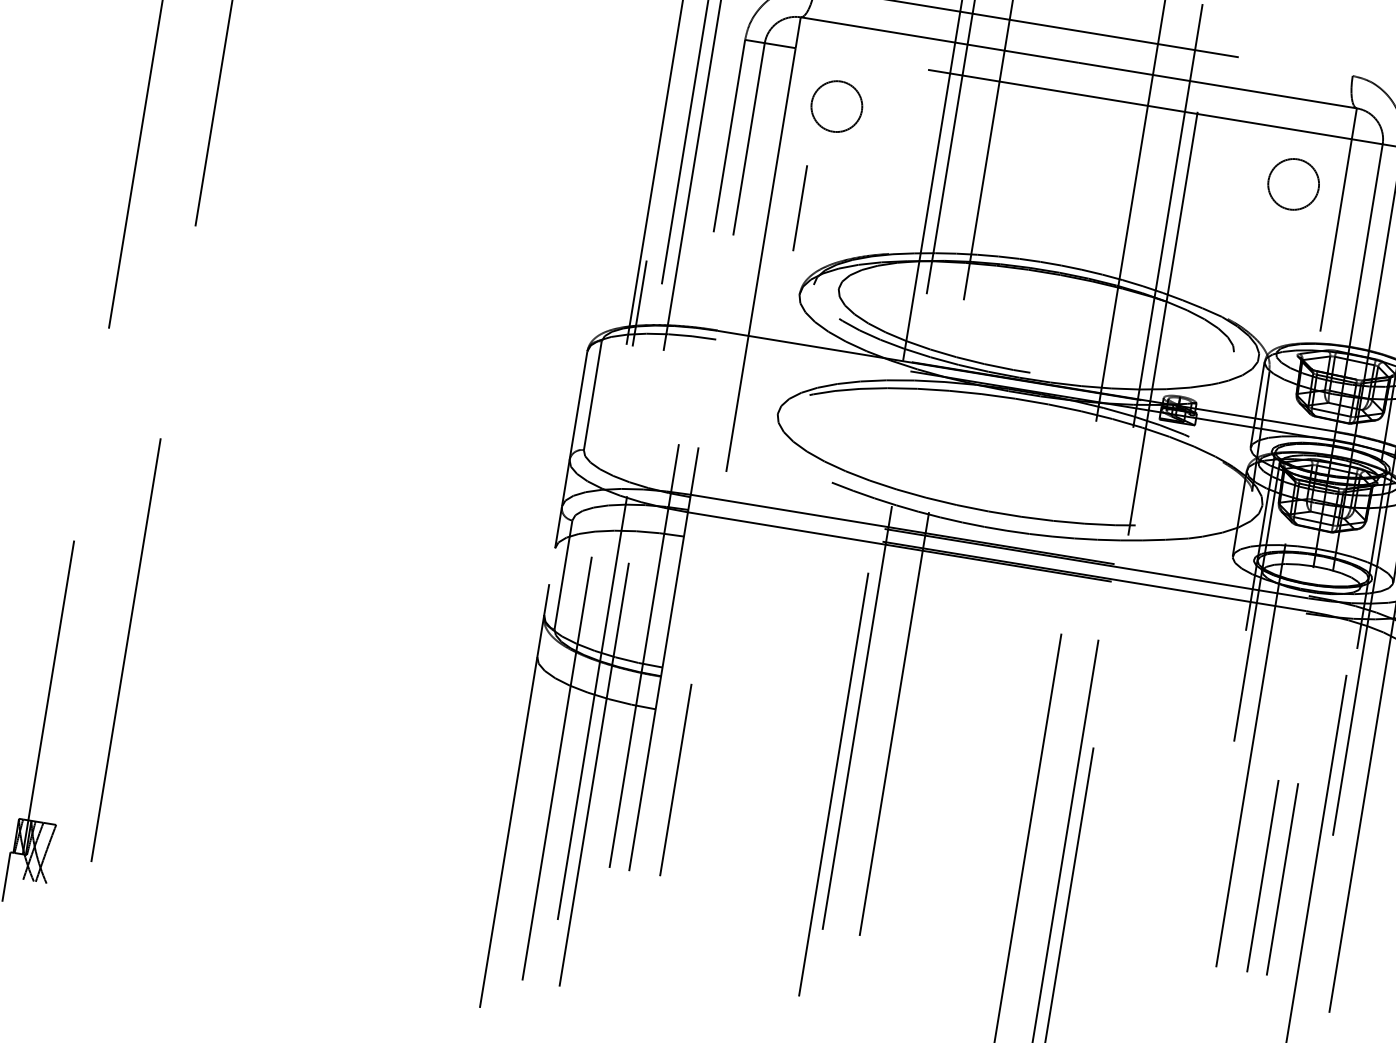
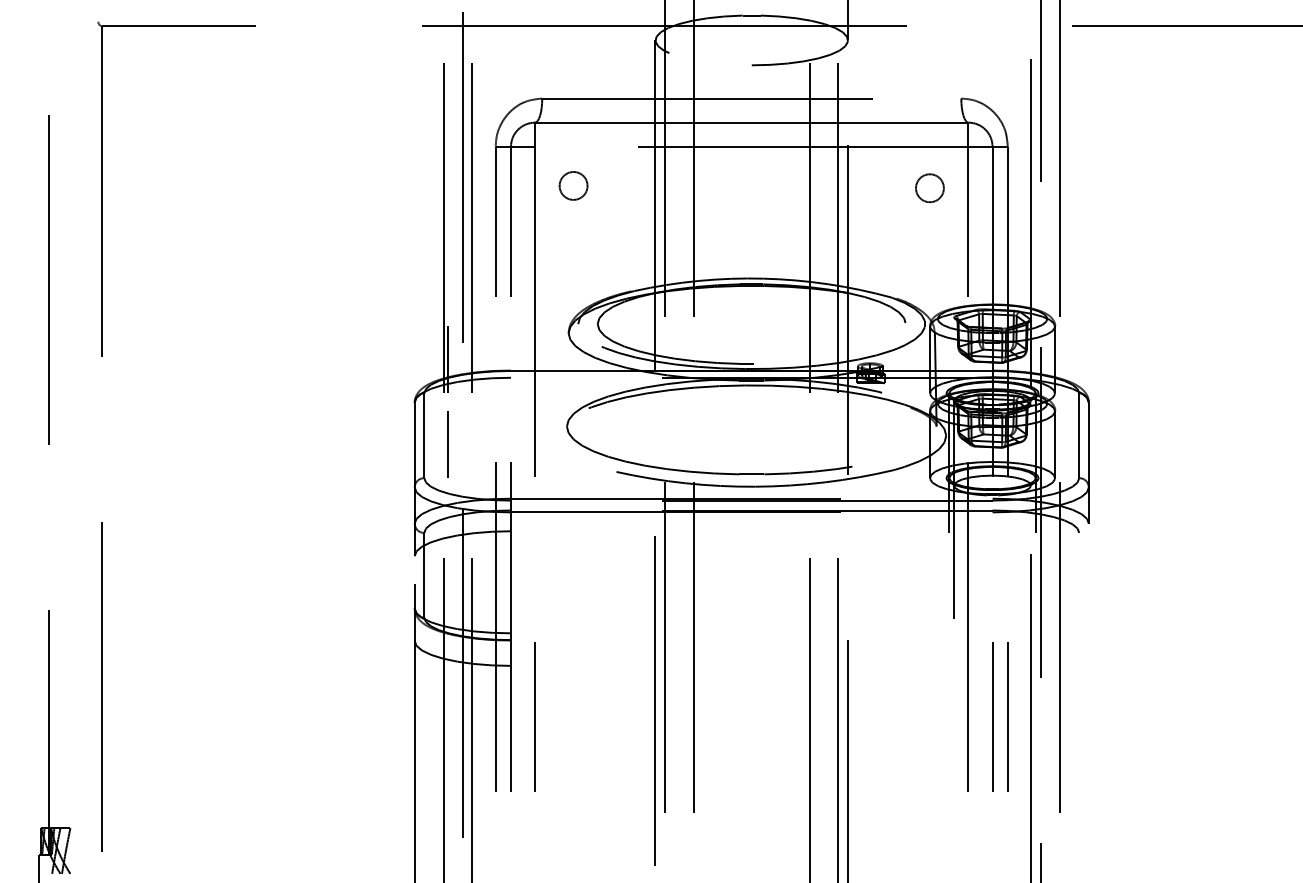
circle: (836, 105) -> (573, 185), size x0.71
circle: (1293, 184) -> (929, 188), size x0.71
line: (799, 207) -> (447, 444), moved

